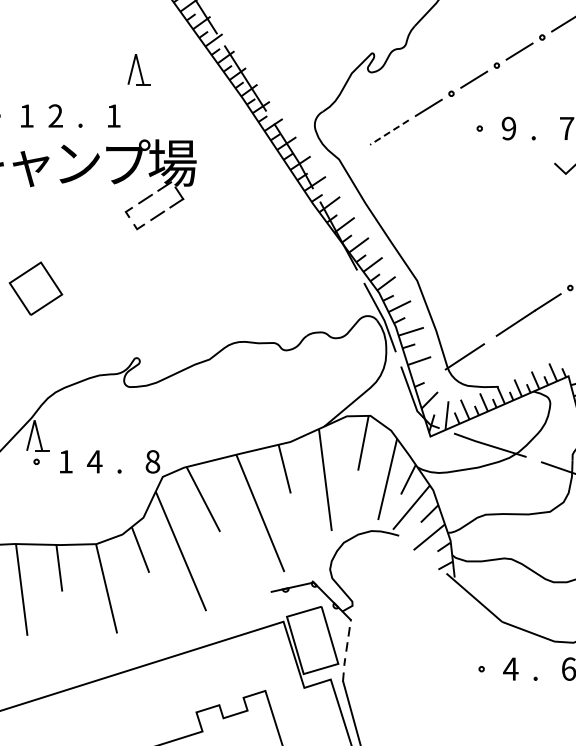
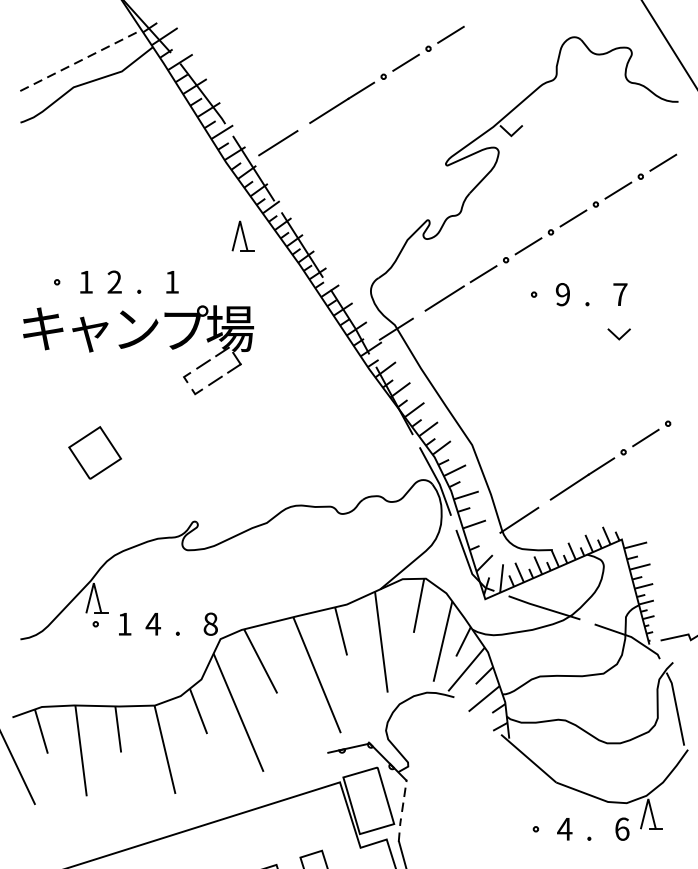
part: (138, 68) -> (242, 235), moved
line: (389, 132) -> (444, 298), dashed -> solid
line: (339, 162) -> (395, 328), added

